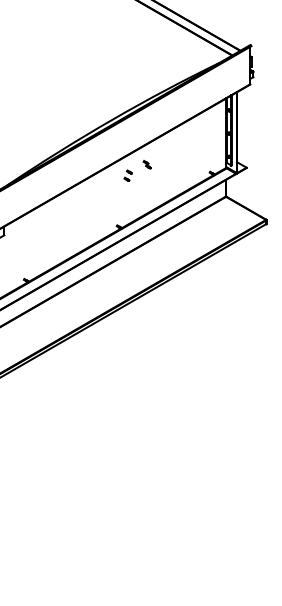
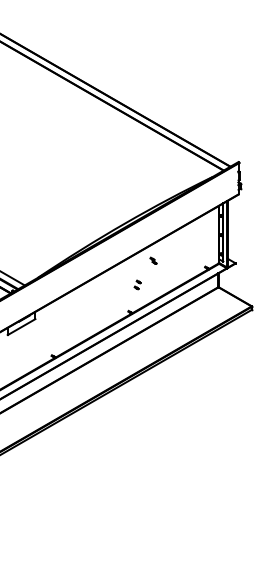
part: (127, 175) -> (137, 284), moved

